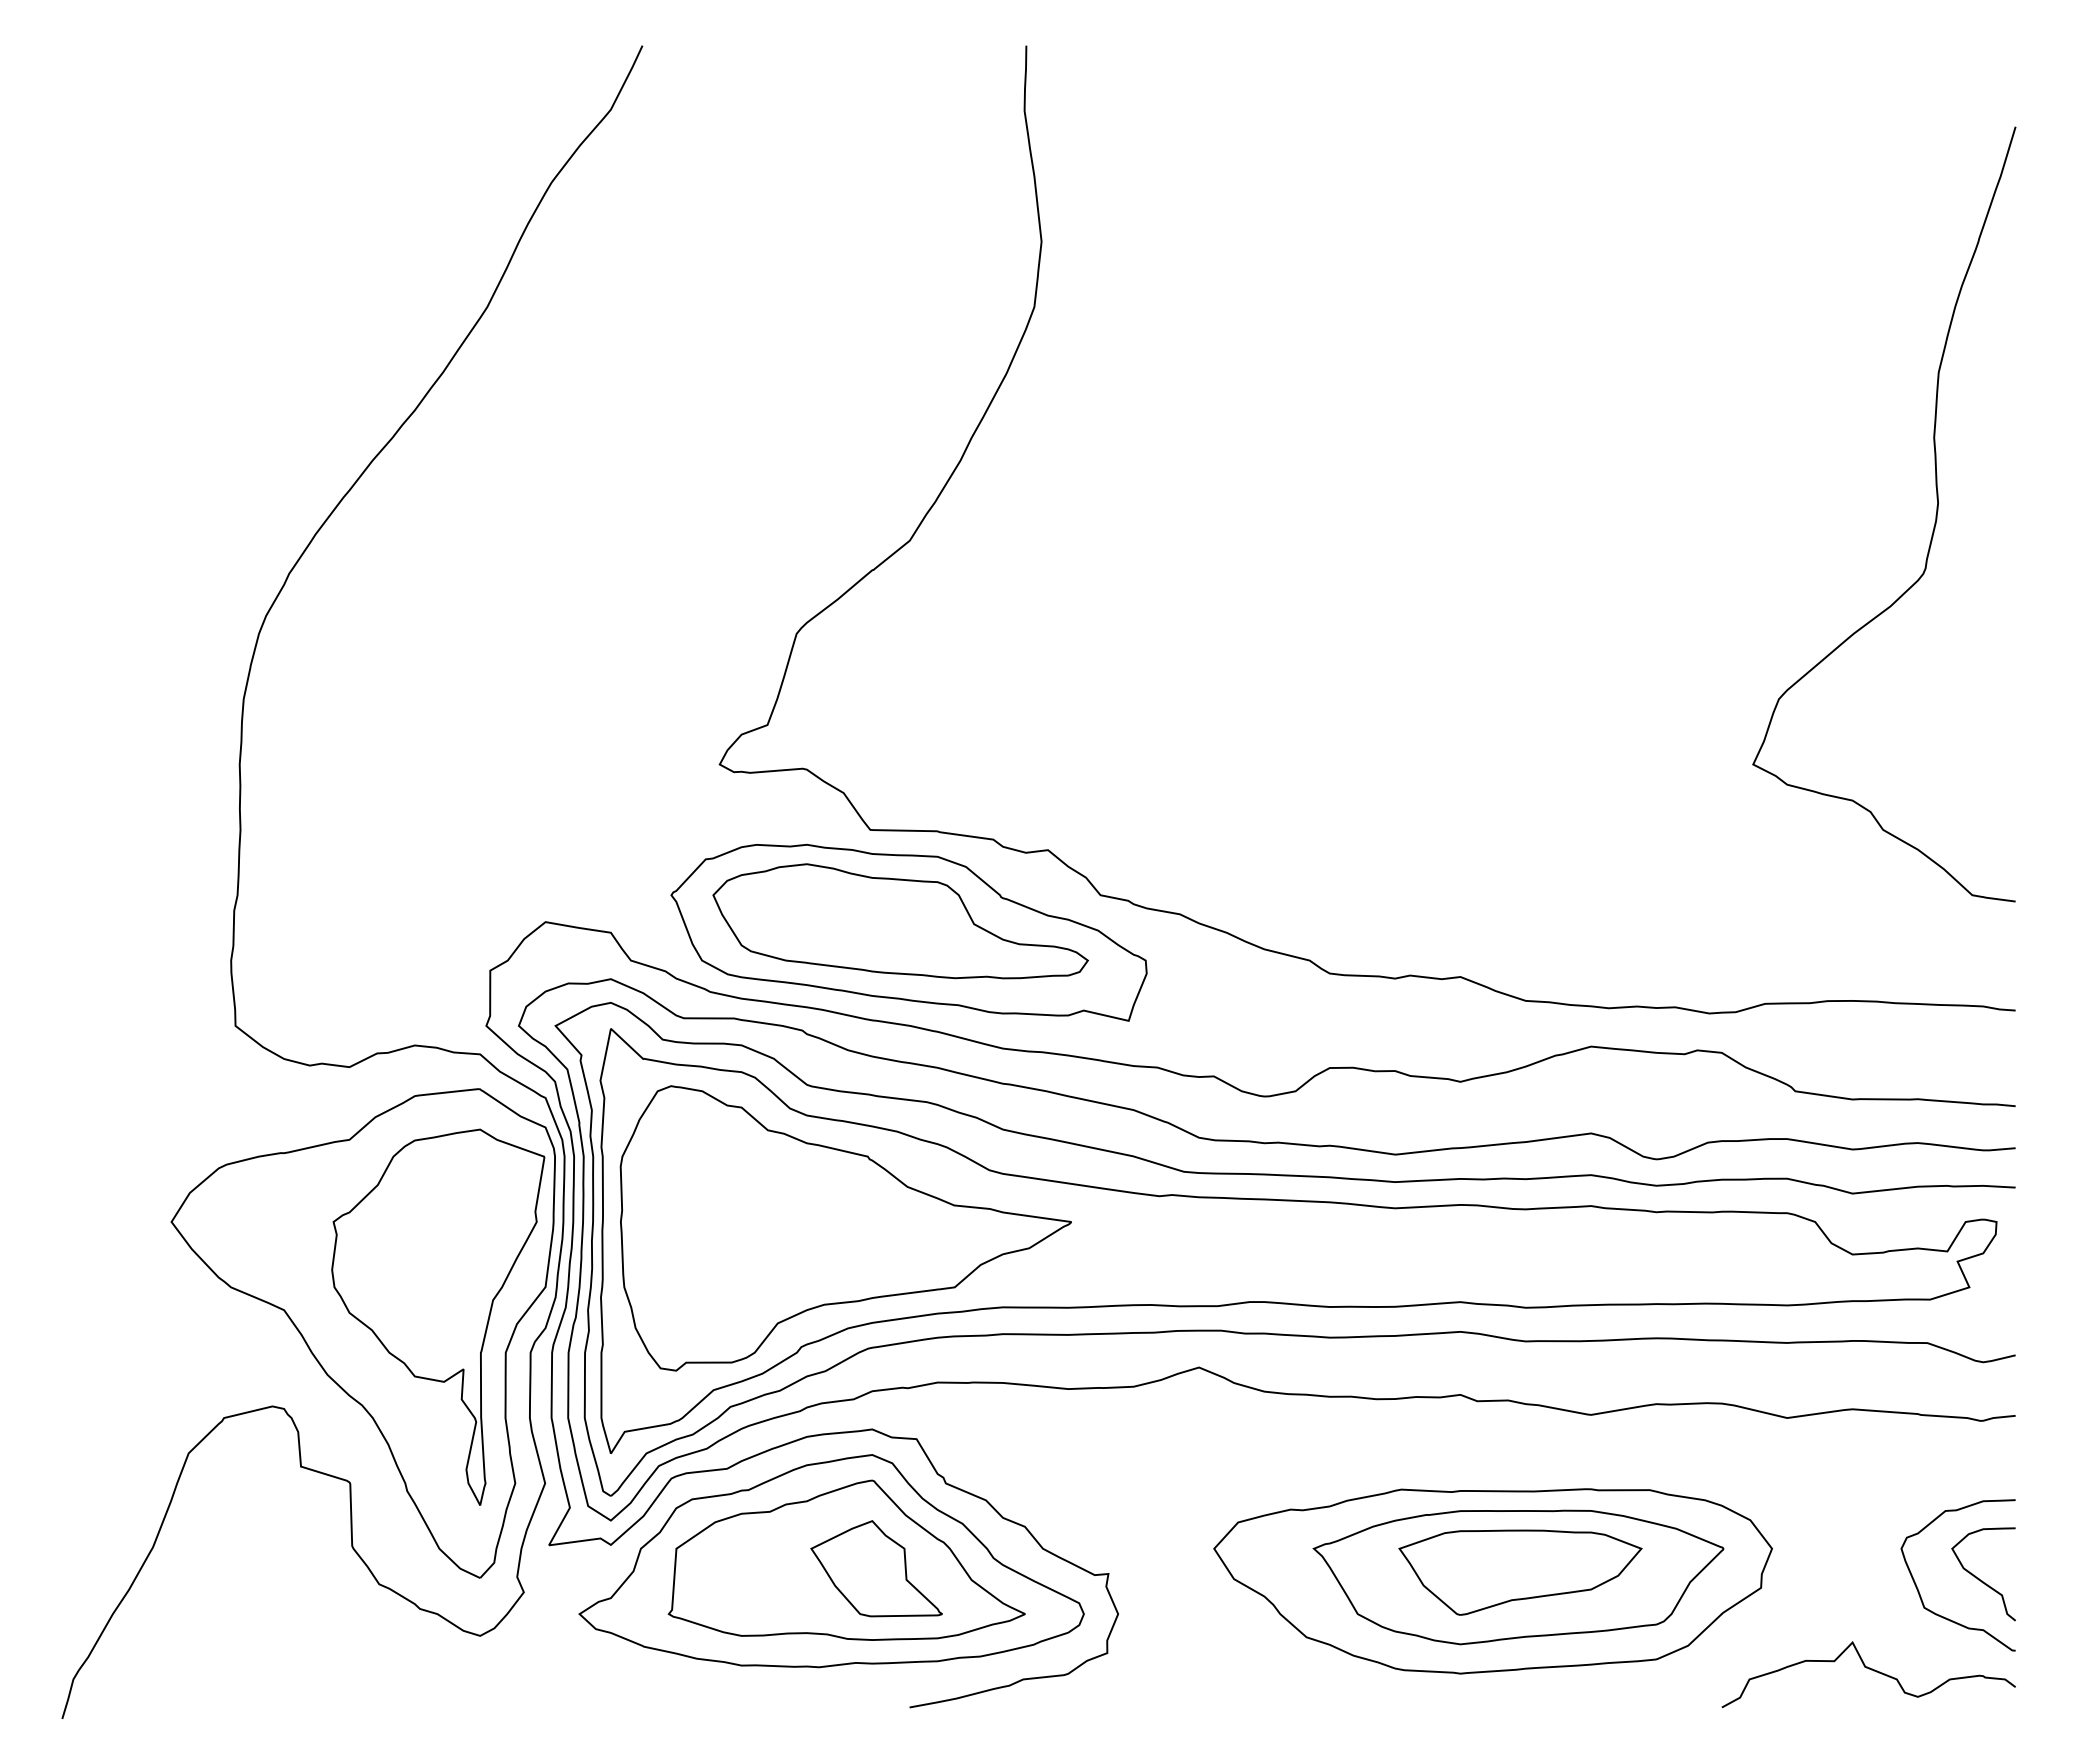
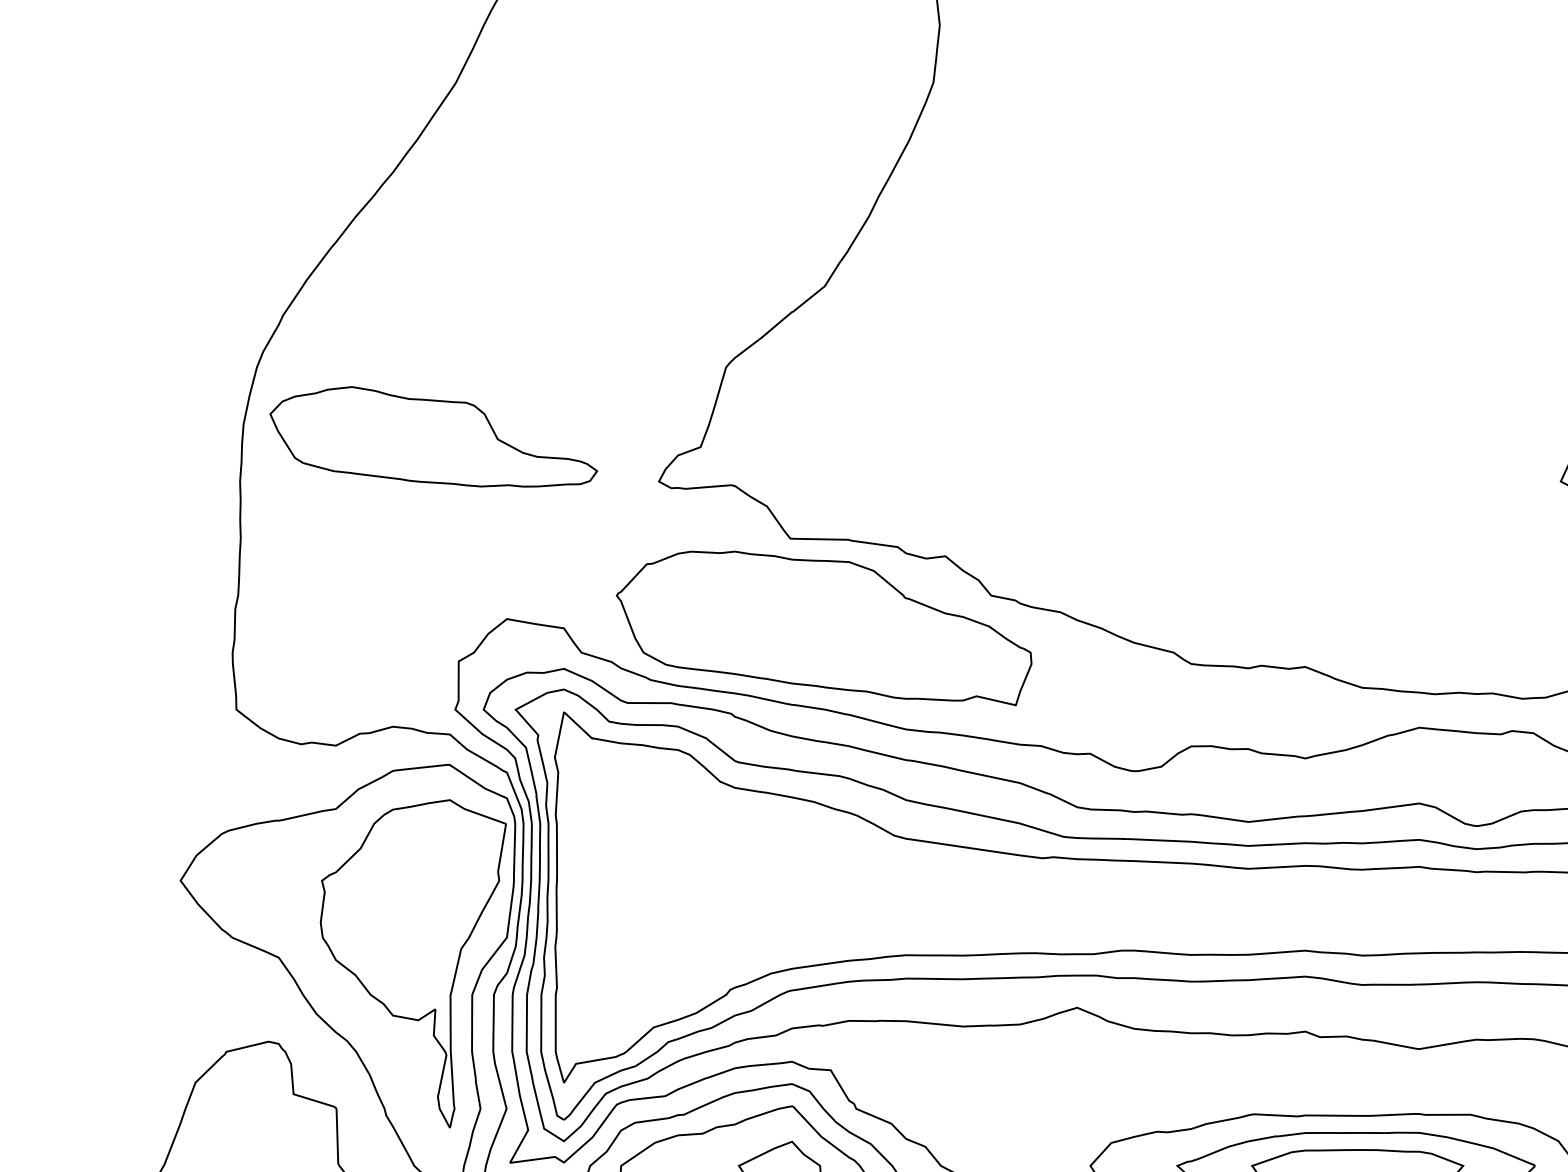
part: (900, 921) -> (433, 437), moved
part: (845, 1228) -> (768, 886), removed

